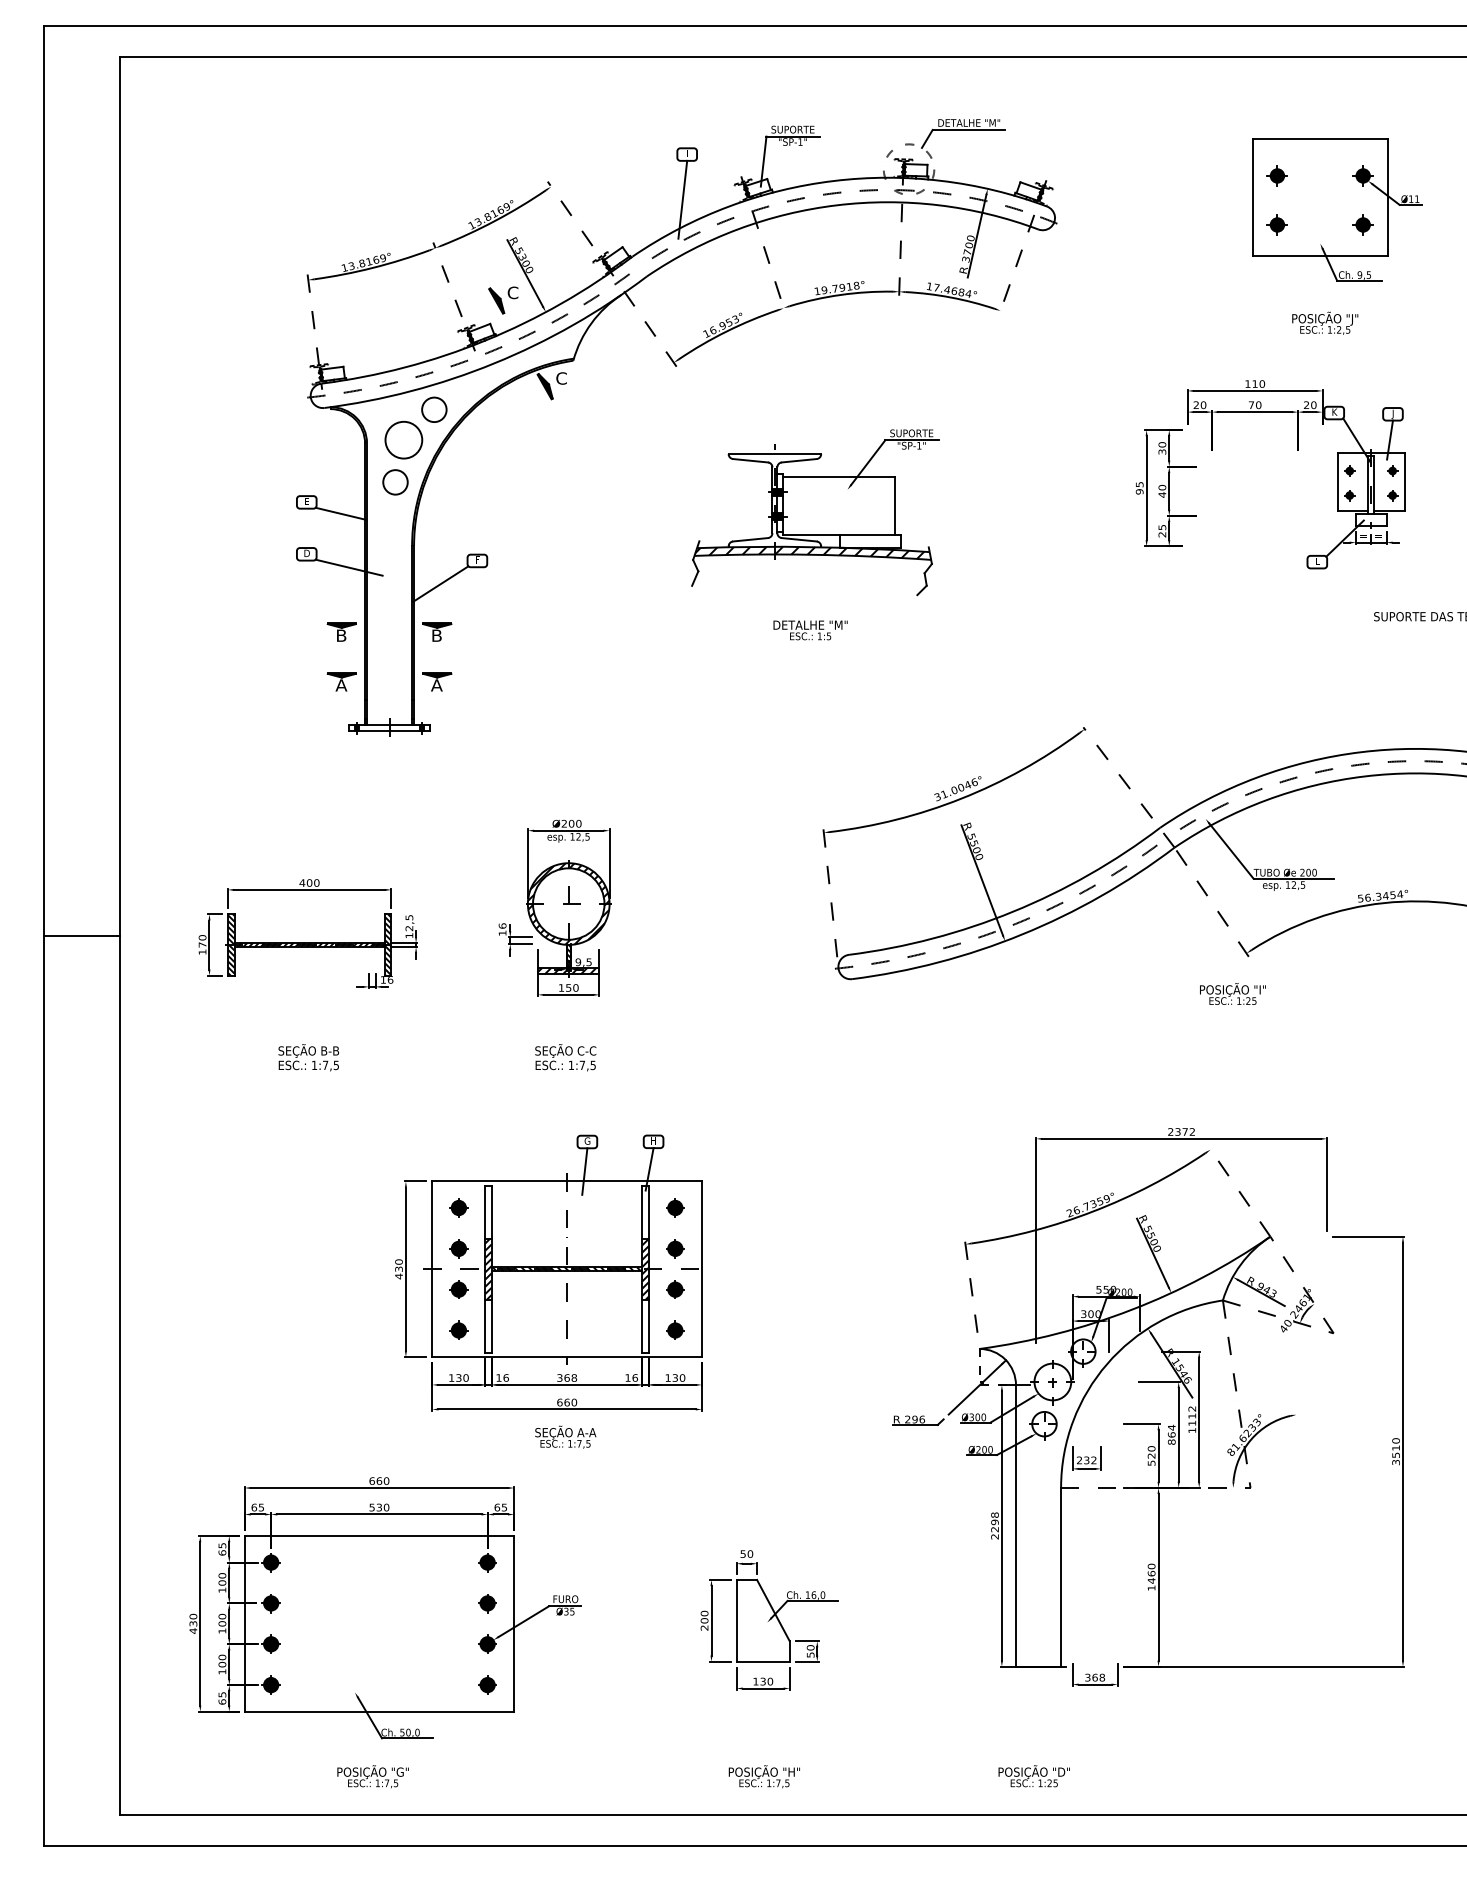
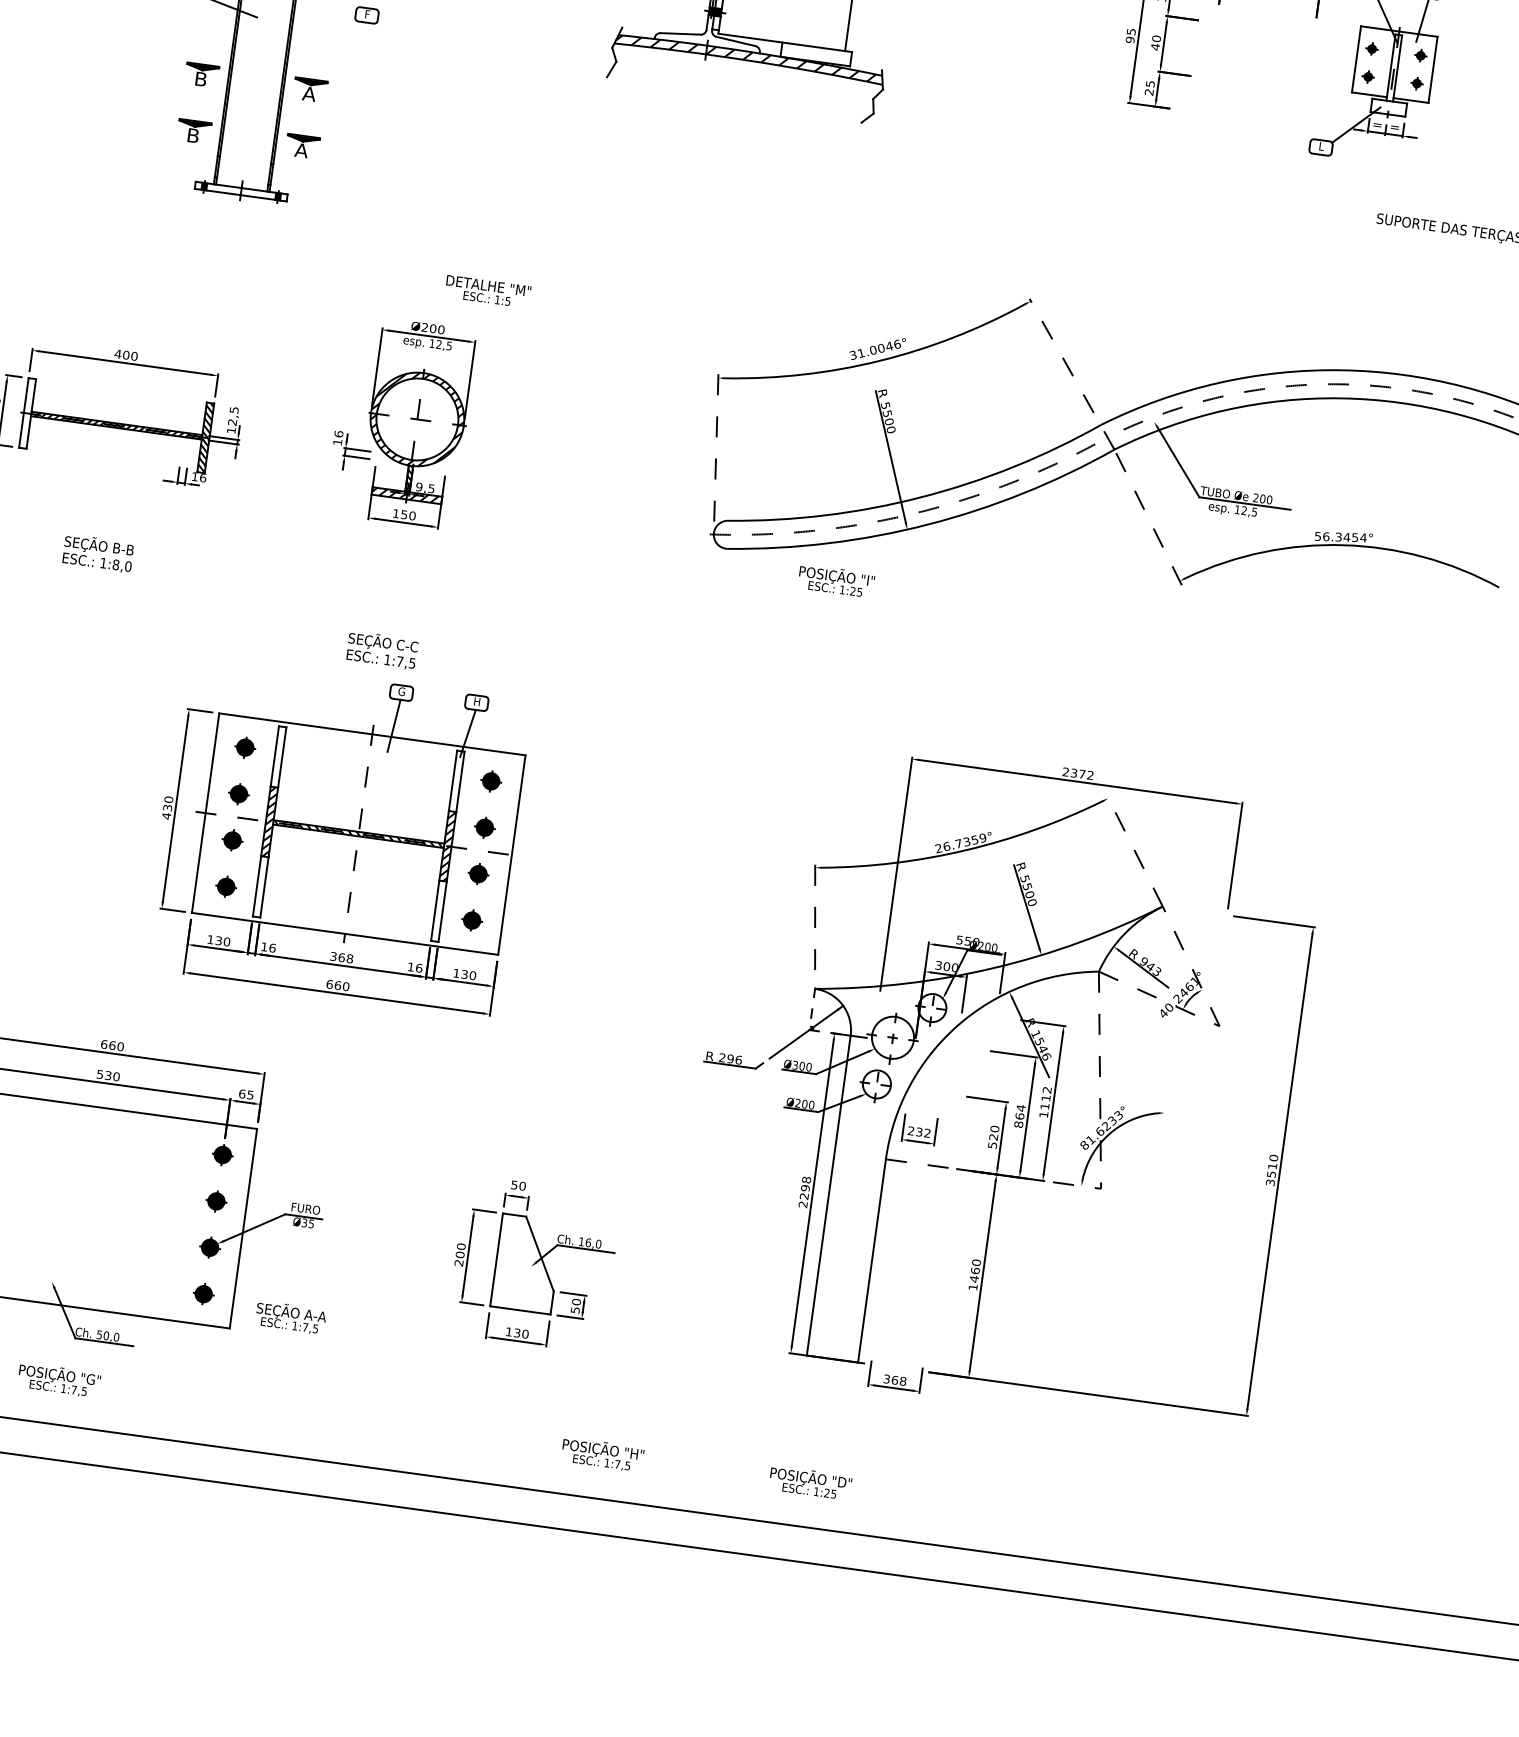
line: (440, 583) -> (321, 35), removed
text: (810, 630) -> (487, 291), moved
text: (436, 635) -> (308, 93), B -> A
text: (341, 685) -> (193, 135), A -> B
hatch: (230, 944) -> (26, 412), removed
text: (1232, 993) -> (836, 580), moved
text: (565, 1057) -> (382, 650), moved
text: (330, 1065) -> (121, 565), 1:7,5 -> 1:8,0
text: (565, 1436) -> (290, 1316), moved
text: (763, 1776) -> (601, 1454), moved

